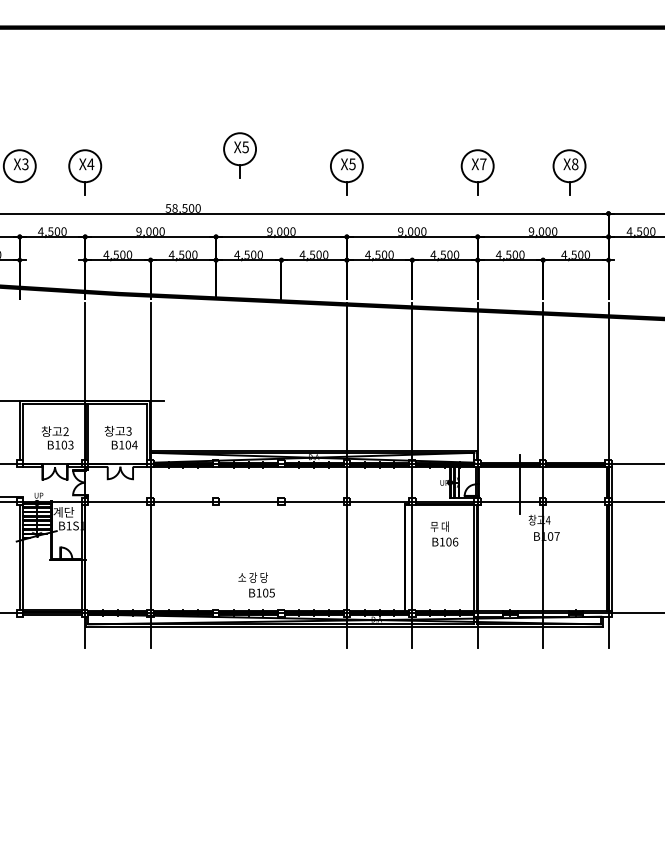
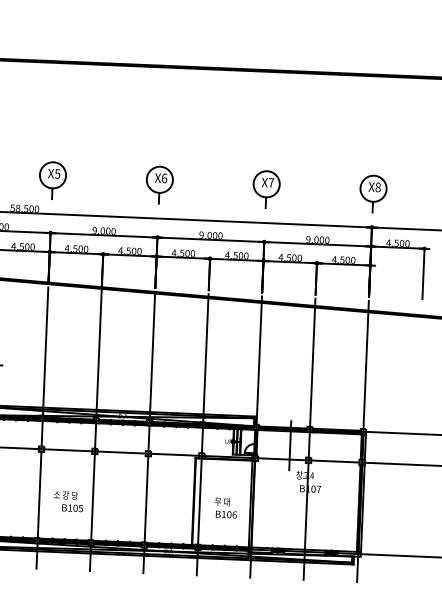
part: (239, 155) -> (52, 180), moved
text: (352, 164) -> (164, 178), X5 -> X6
part: (569, 172) -> (373, 193), moved
line: (216, 475) -> (42, 427), added
line: (281, 475) -> (95, 430), added
text: (444, 533) -> (225, 507), moved
text: (256, 584) -> (68, 501), moved

